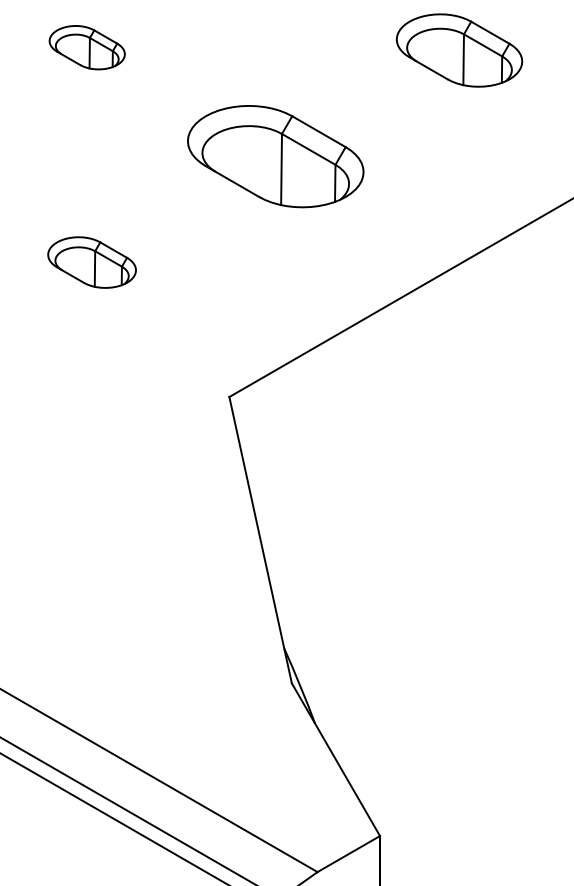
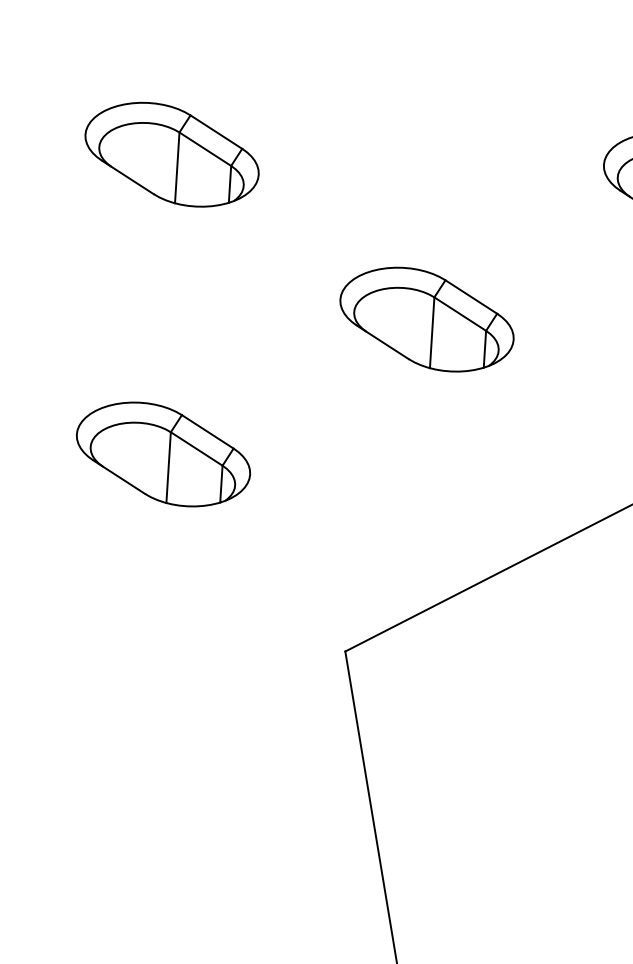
part: (86, 47) -> (170, 154), size x1.67
part: (275, 156) -> (426, 319), size x0.71
part: (91, 262) -> (162, 454), size x1.43

